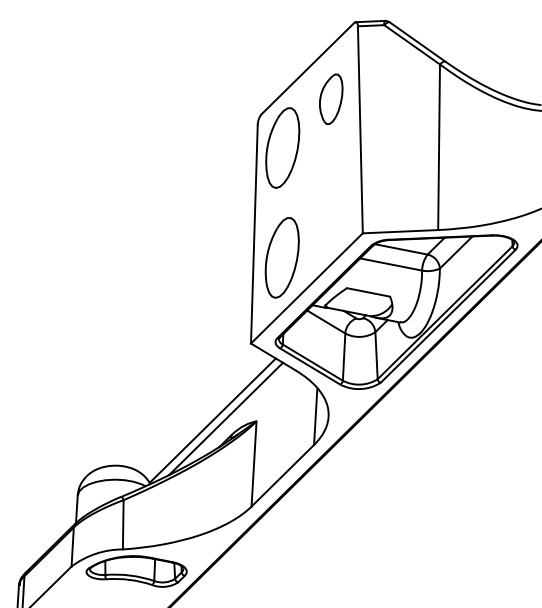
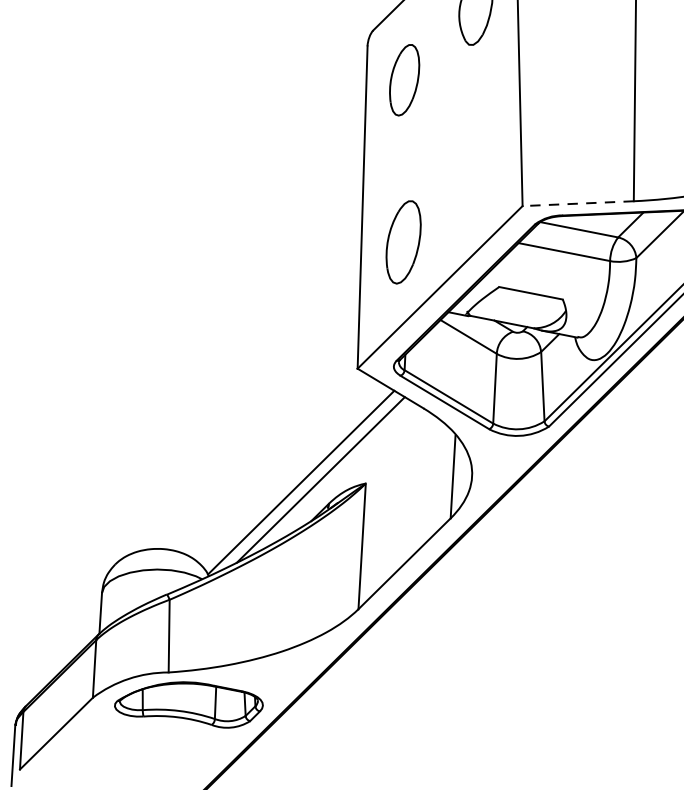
part: (282, 147) -> (404, 79), size x0.6
line: (400, 231) -> (578, 203), solid -> dashed
part: (281, 257) -> (402, 241), size x0.7

